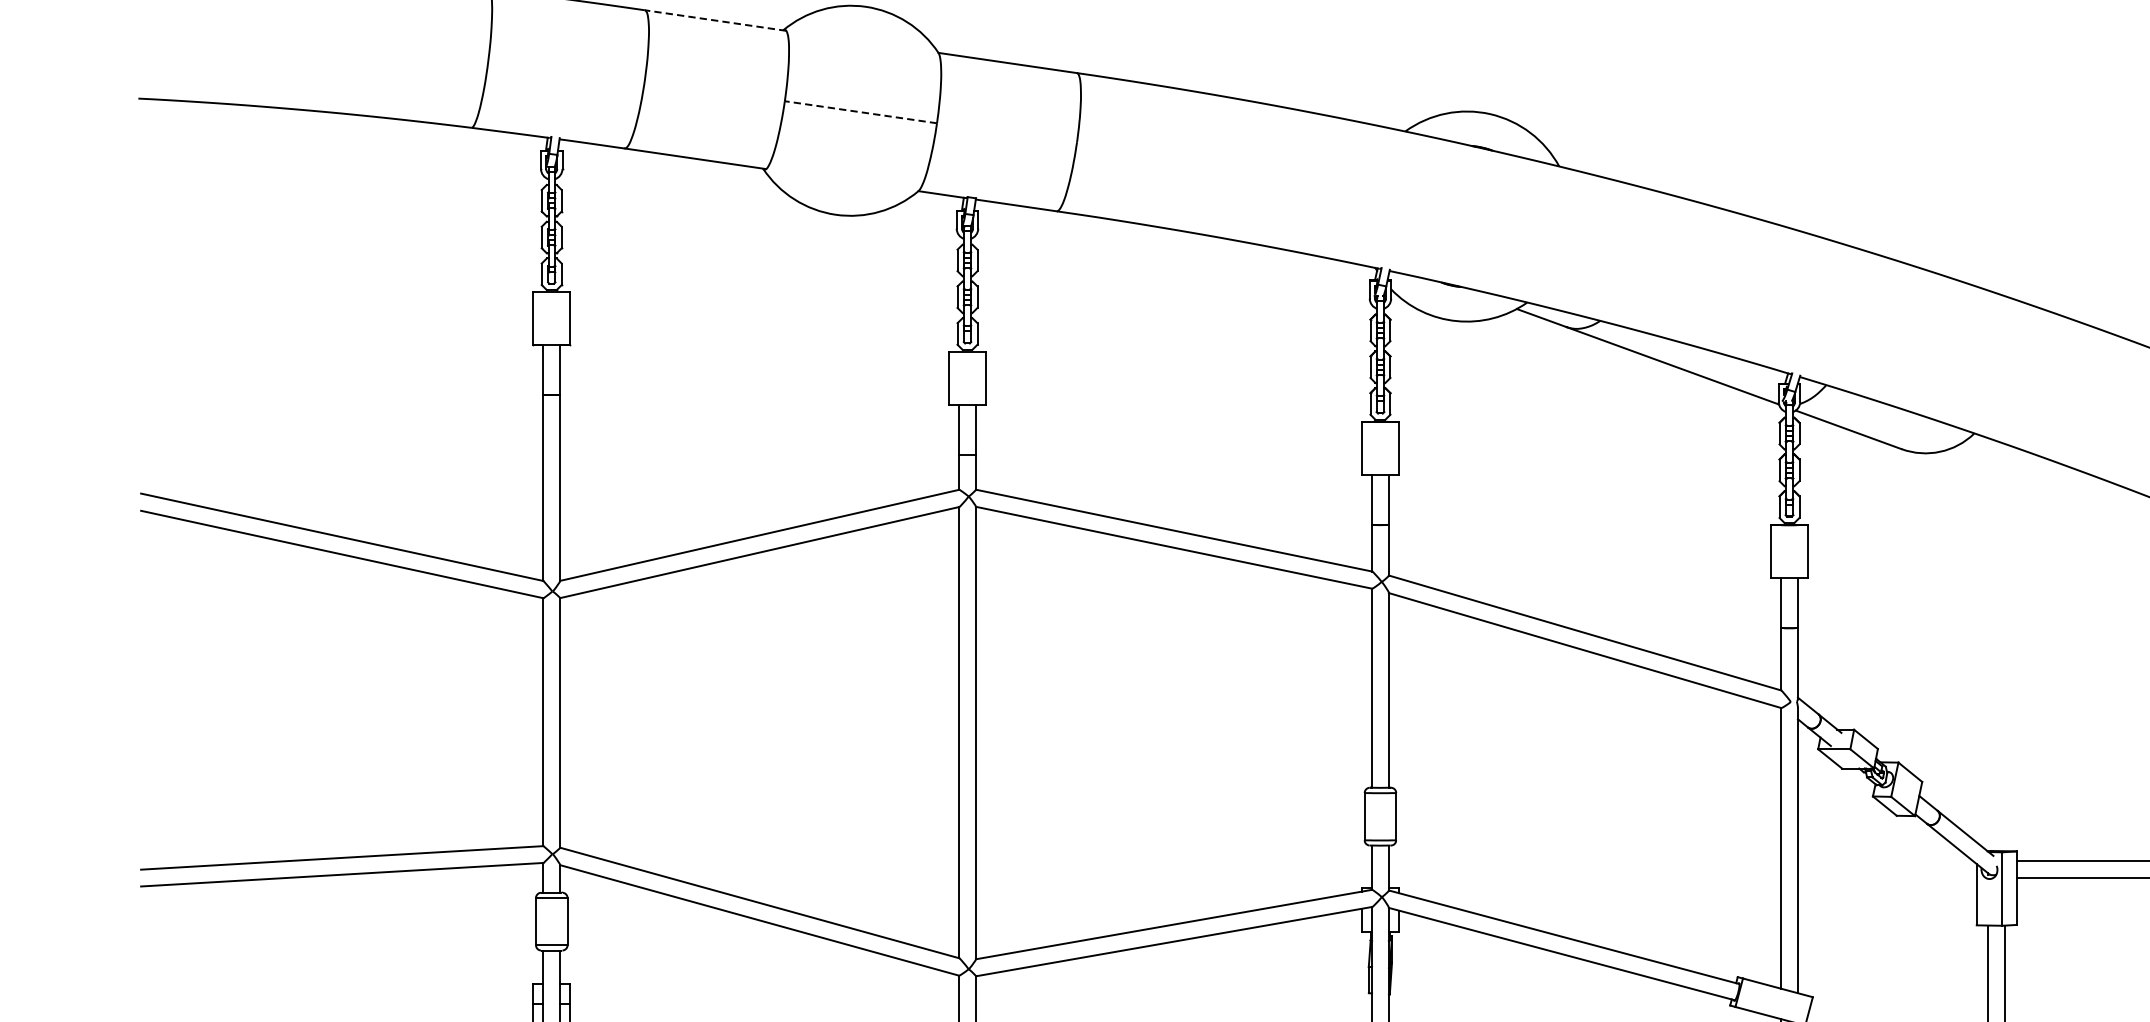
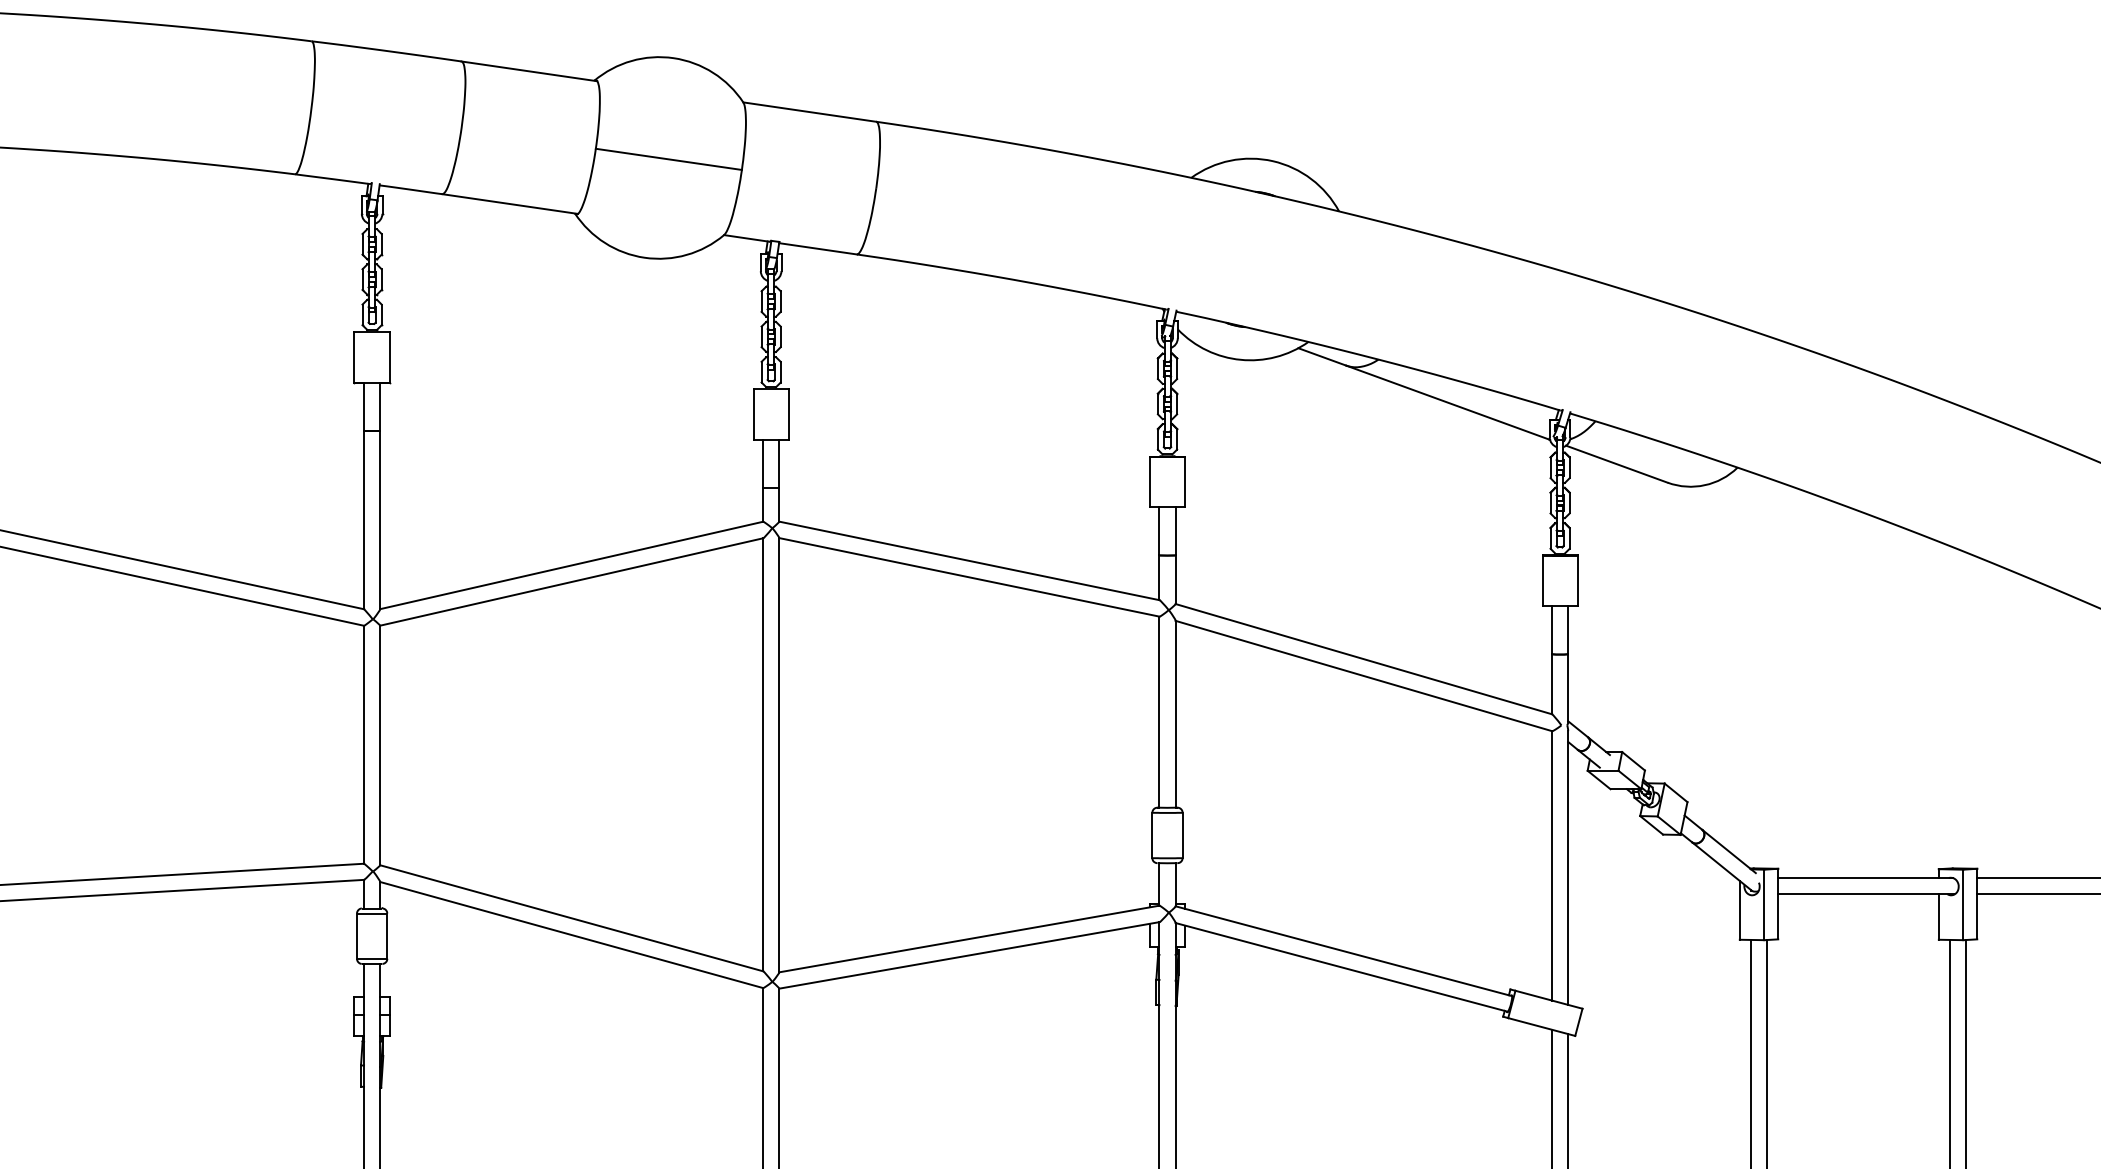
line: (715, 20) -> (529, 71), dashed -> solid
line: (860, 112) -> (668, 159), dashed -> solid

